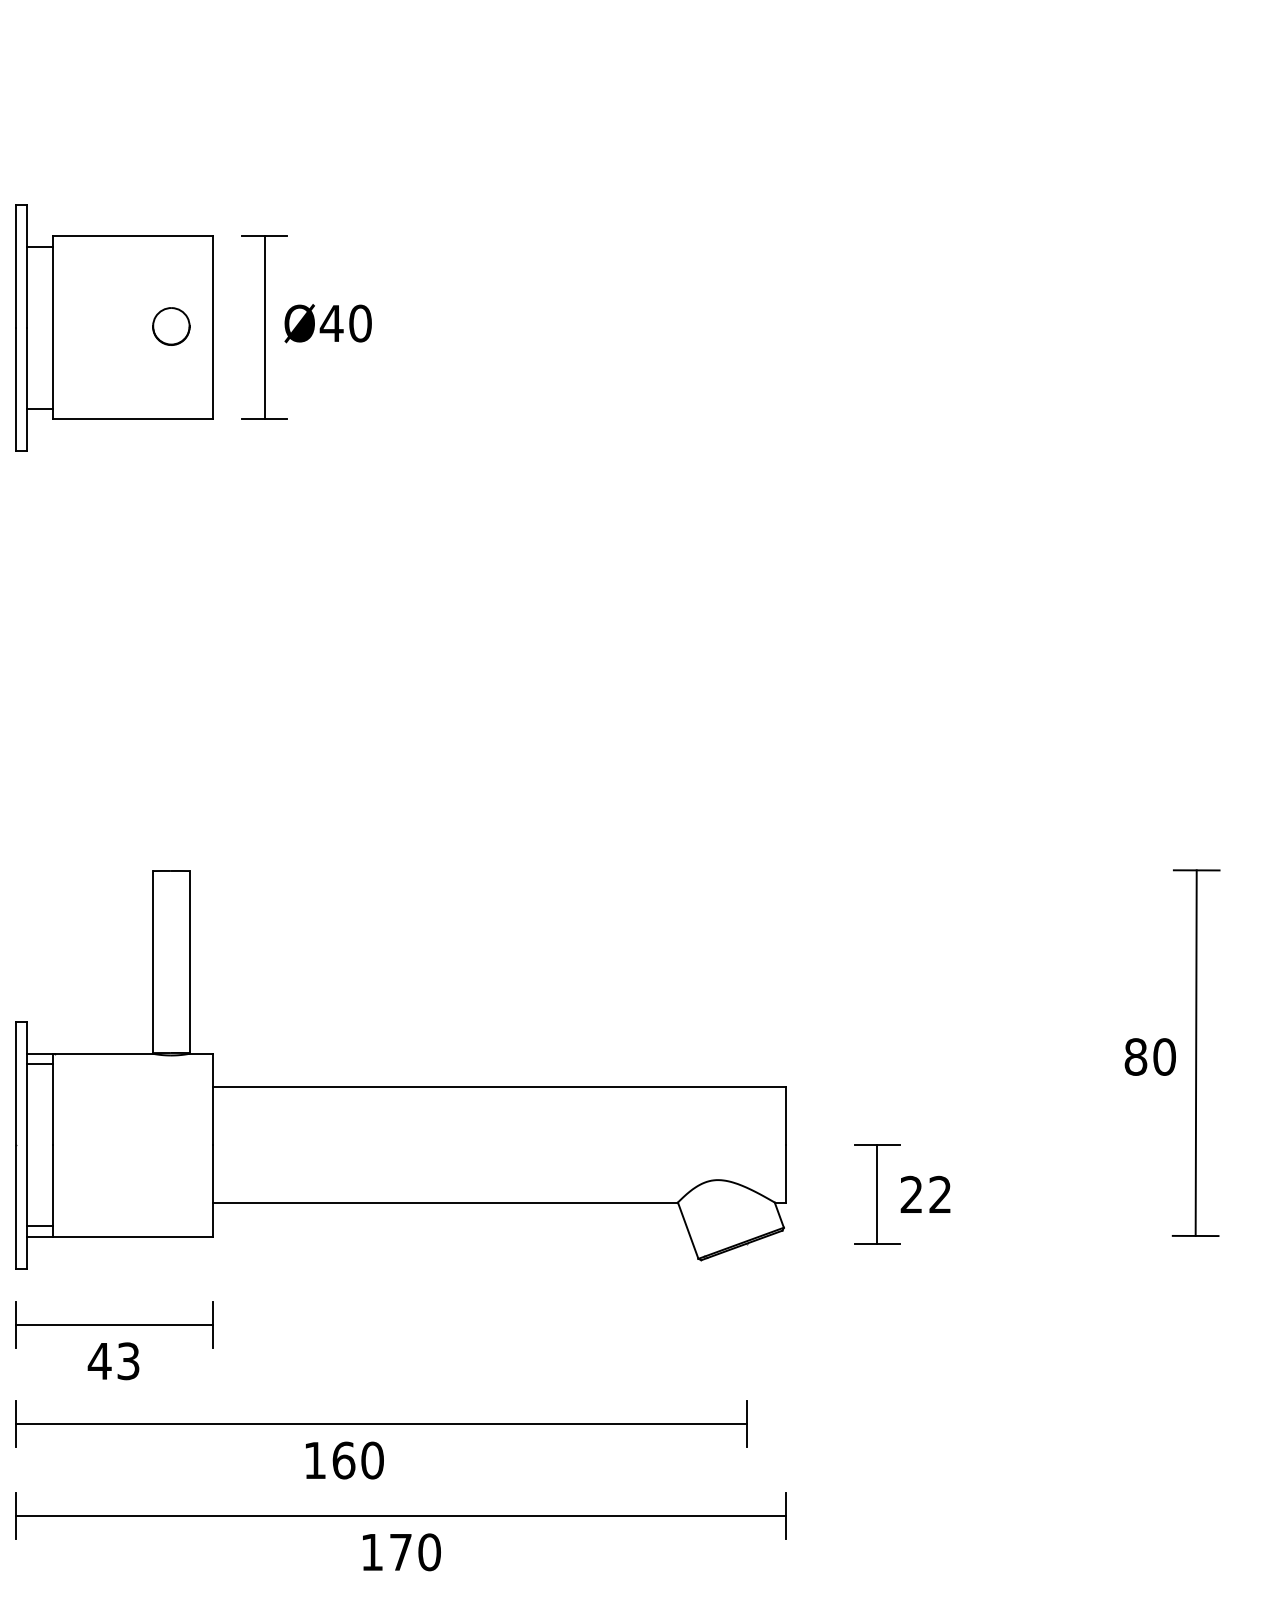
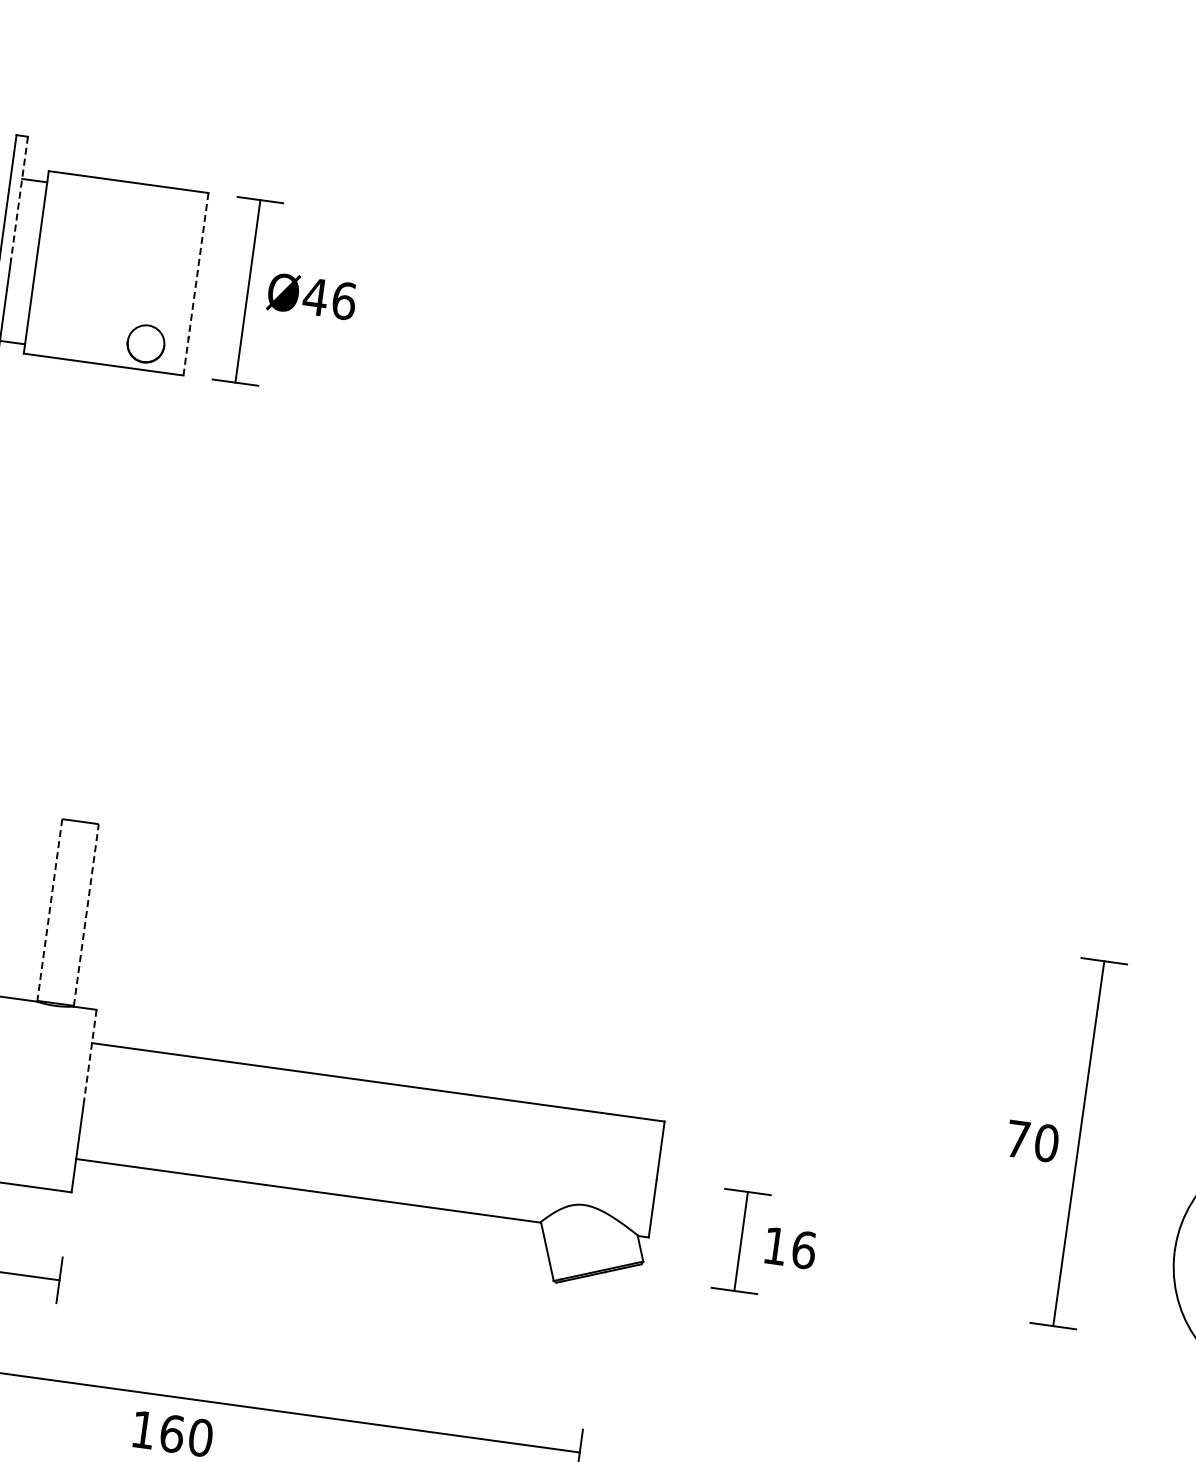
line: (27, 266) -> (19, 198), solid -> dashed
text: (360, 323) -> (344, 300), Ø40 -> Ø46
part: (171, 326) -> (146, 343), moved
line: (212, 327) -> (195, 284), solid -> dashed
line: (189, 961) -> (86, 914), solid -> dashed
line: (153, 962) -> (50, 910), solid -> dashed
text: (1135, 1056) -> (1017, 1138), 80 -> 70
line: (212, 1099) -> (90, 1055), solid -> dashed
text: (925, 1194) -> (789, 1247), 22 -> 16

